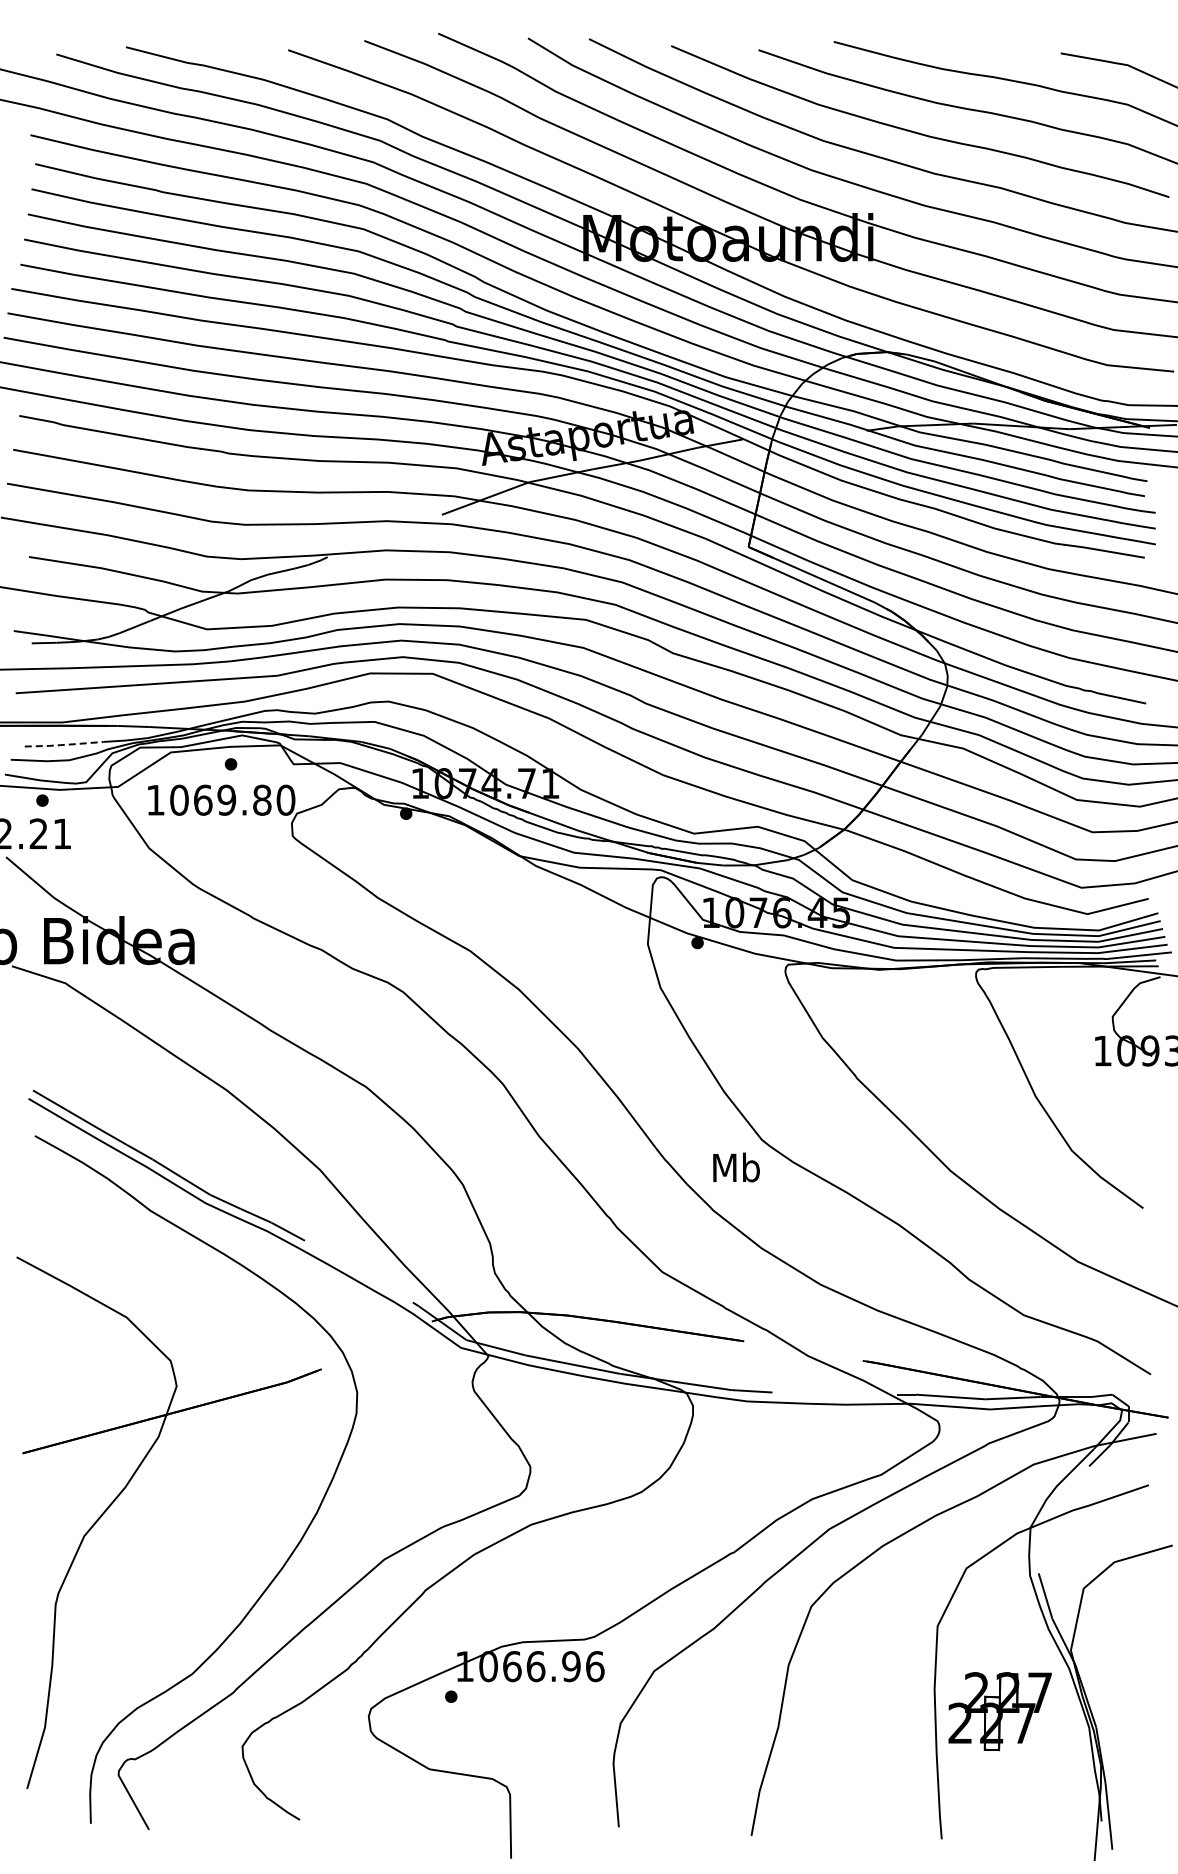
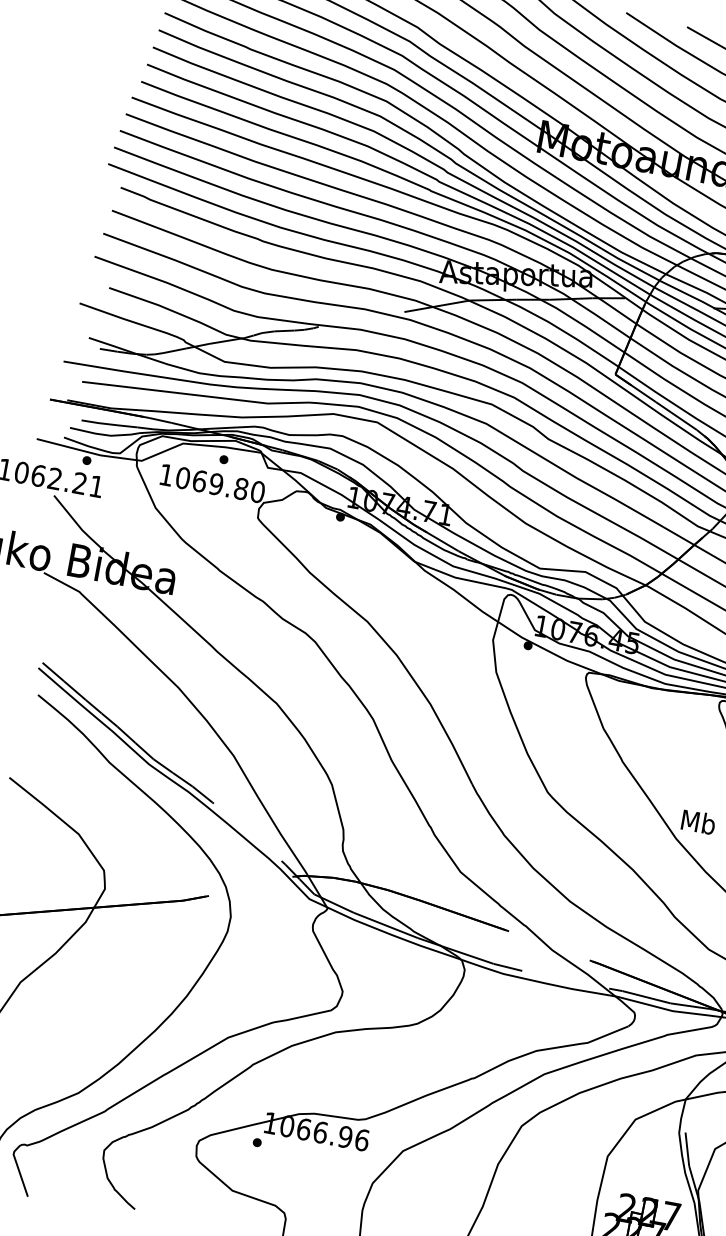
line: (64, 744) -> (109, 424), dashed -> solid
text: (736, 1167) -> (698, 822), moved

